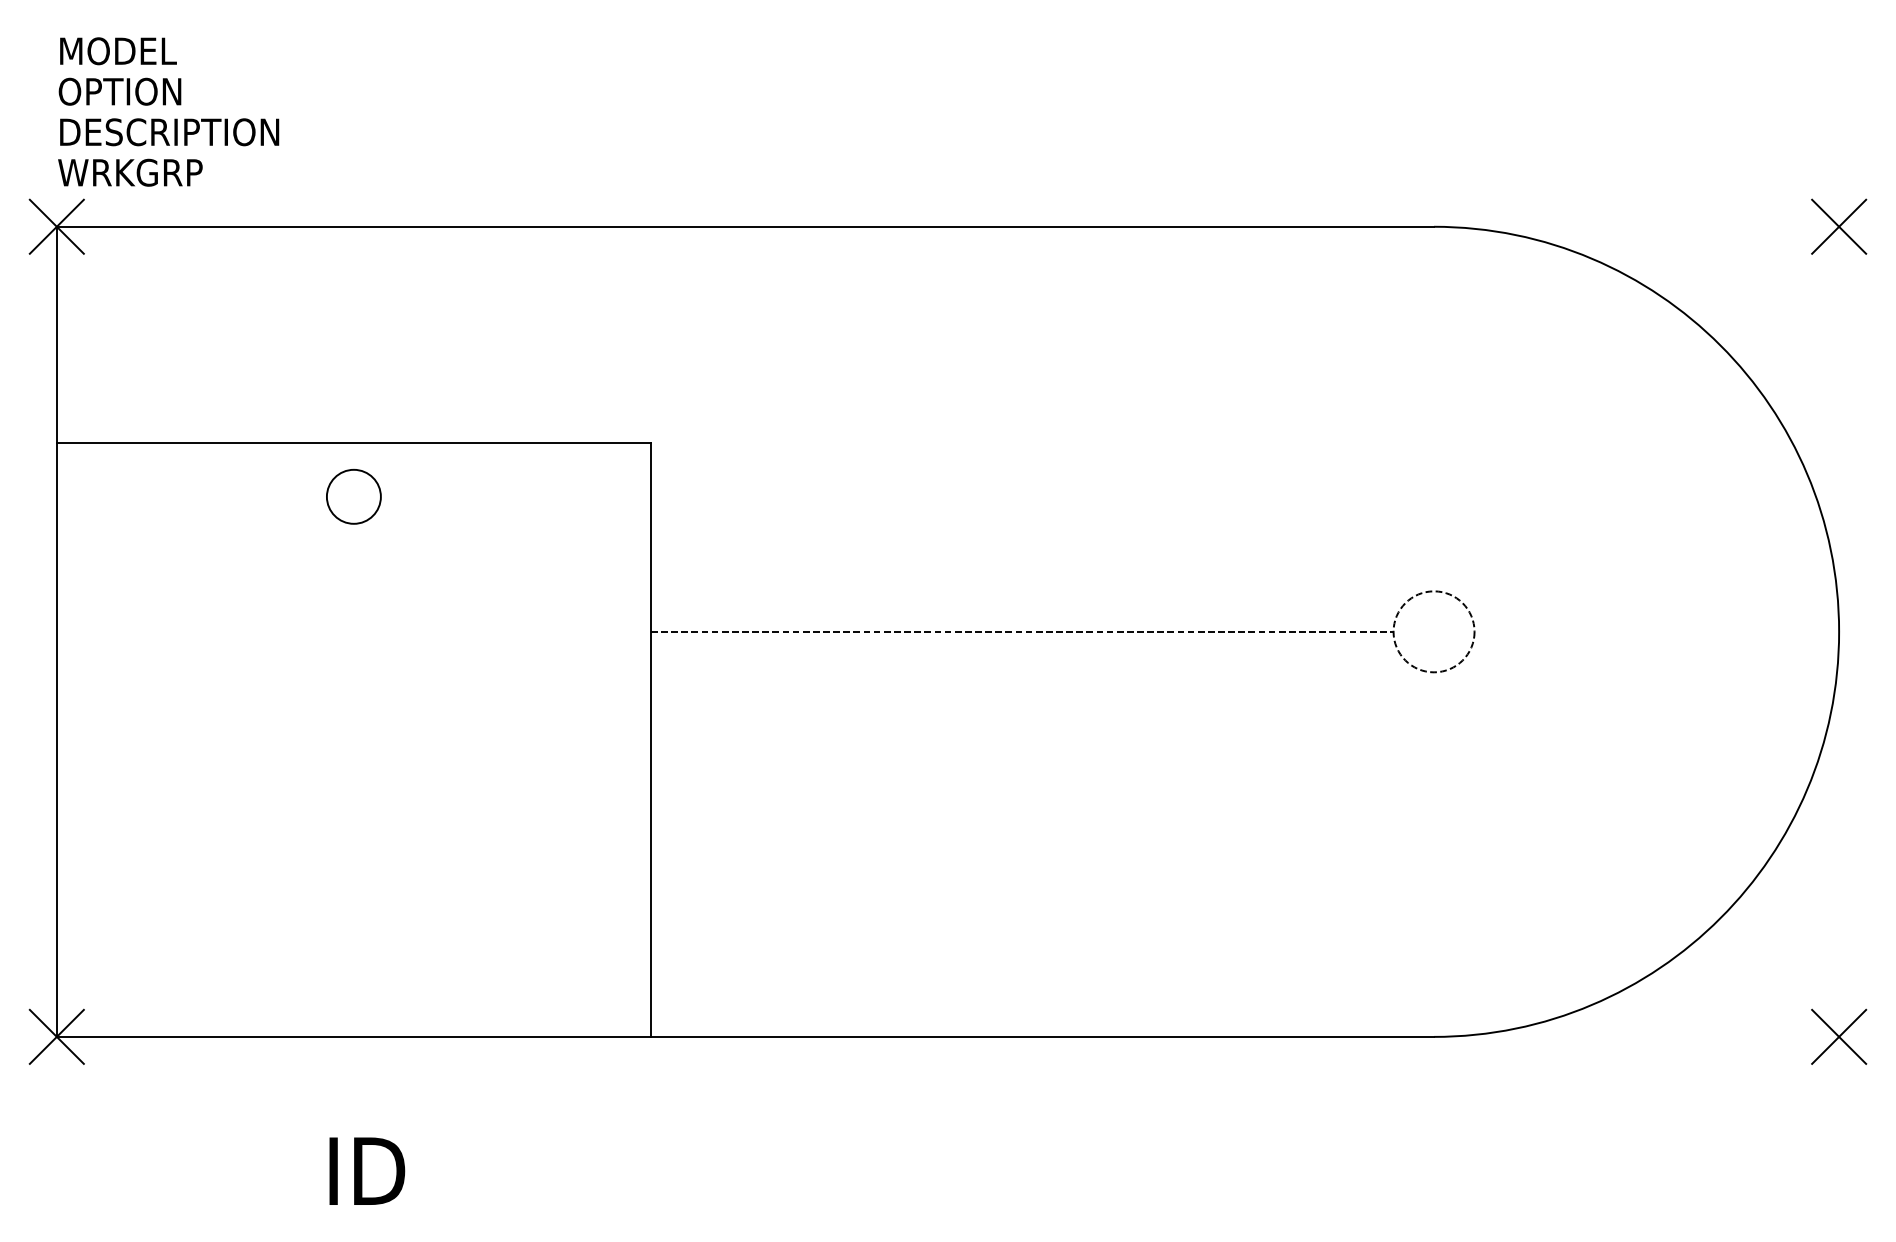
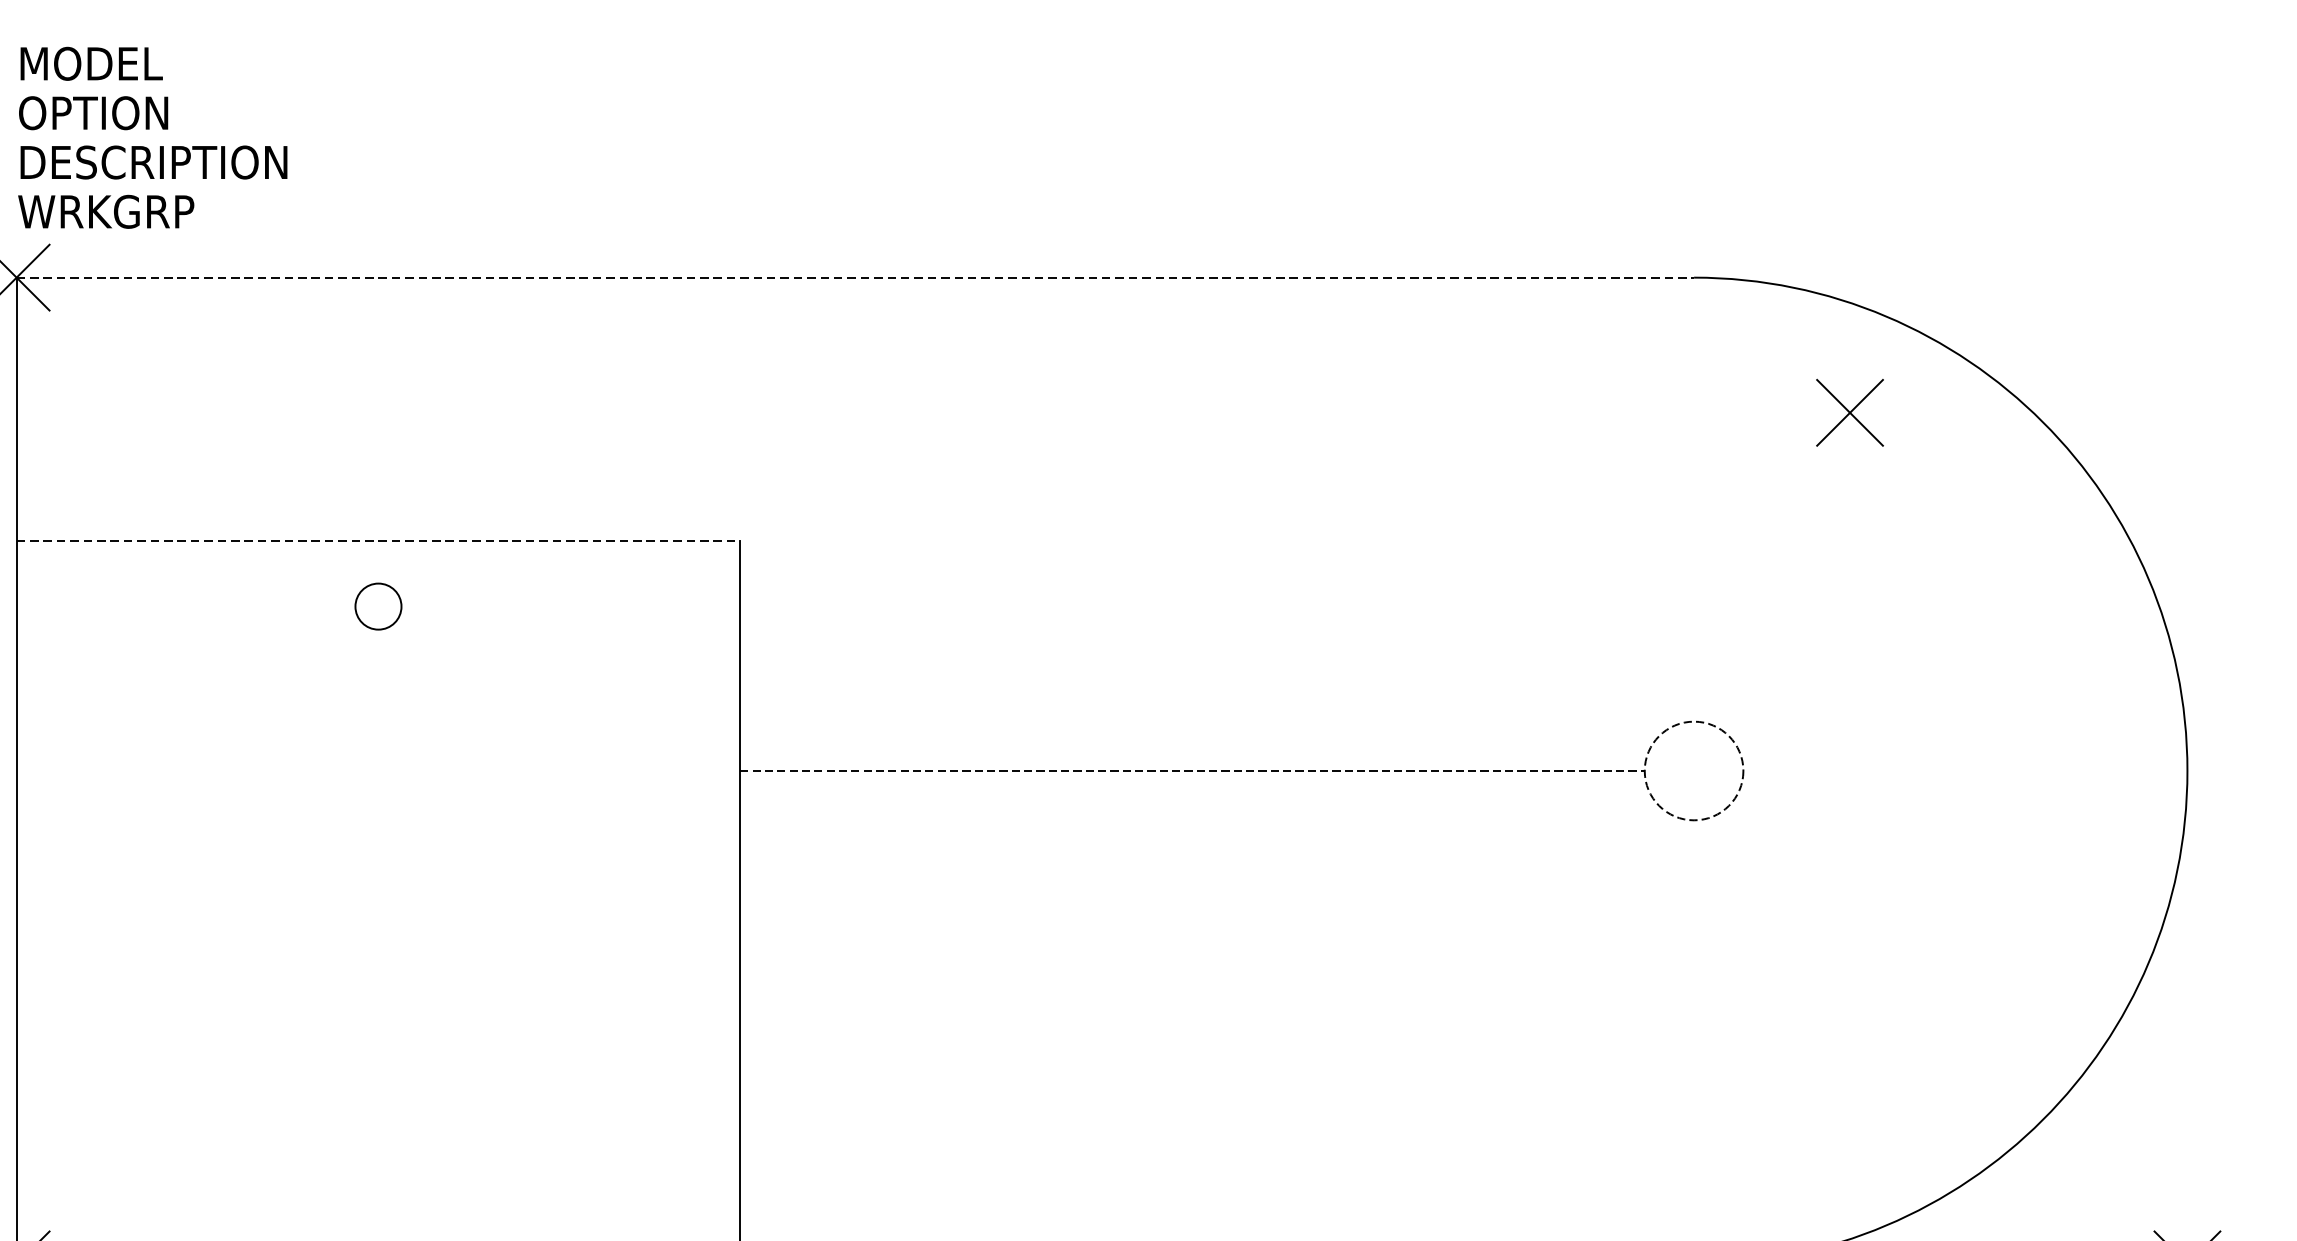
line: (745, 226) -> (855, 277), solid -> dashed
part: (1839, 226) -> (1850, 412), moved
line: (354, 442) -> (379, 540), solid -> dashed
circle: (353, 496) -> (377, 606), size x0.7

